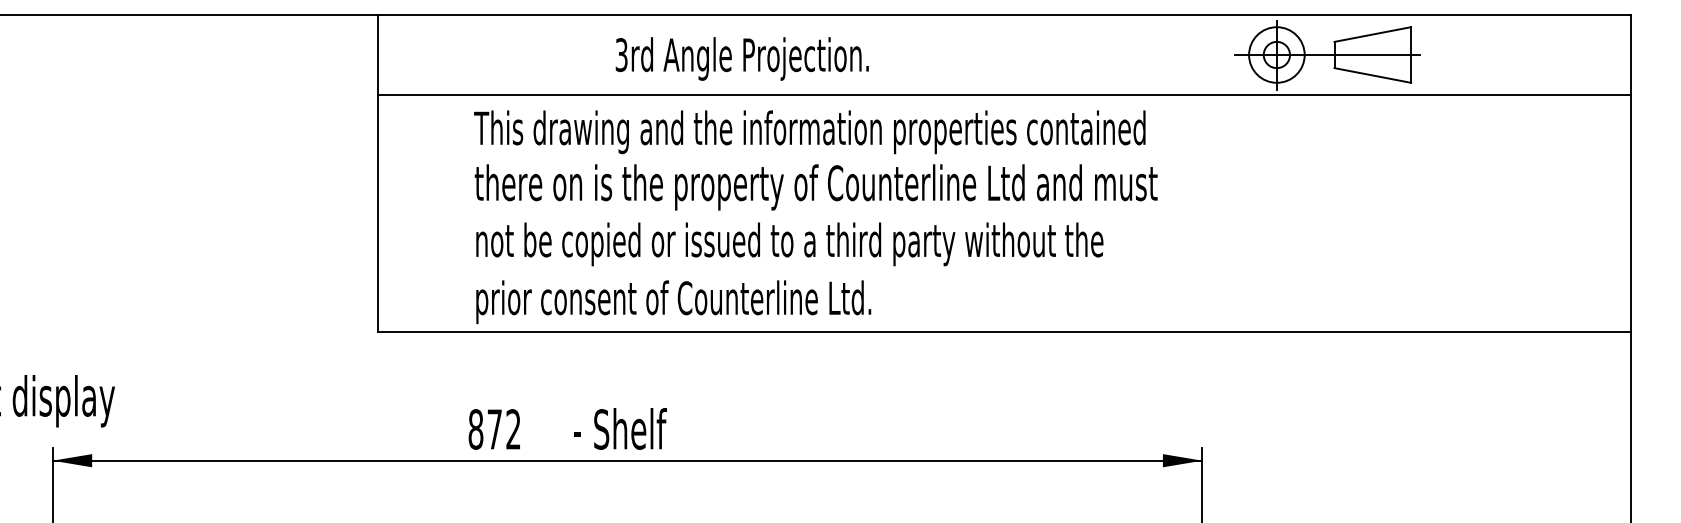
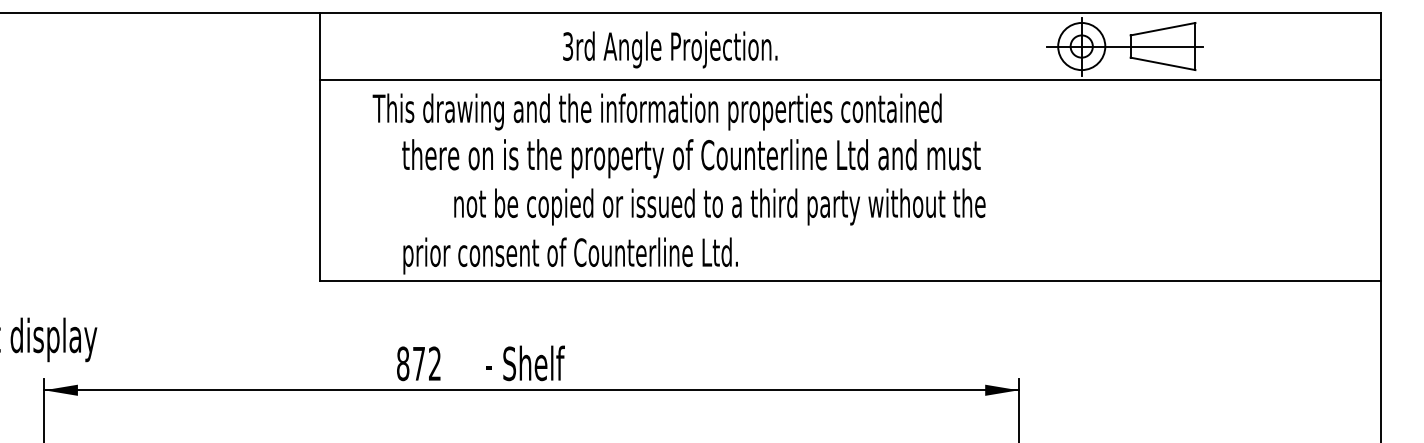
text: (741, 58) -> (669, 49), moved
text: (809, 132) -> (656, 112), moved
text: (789, 244) -> (719, 207), moved

